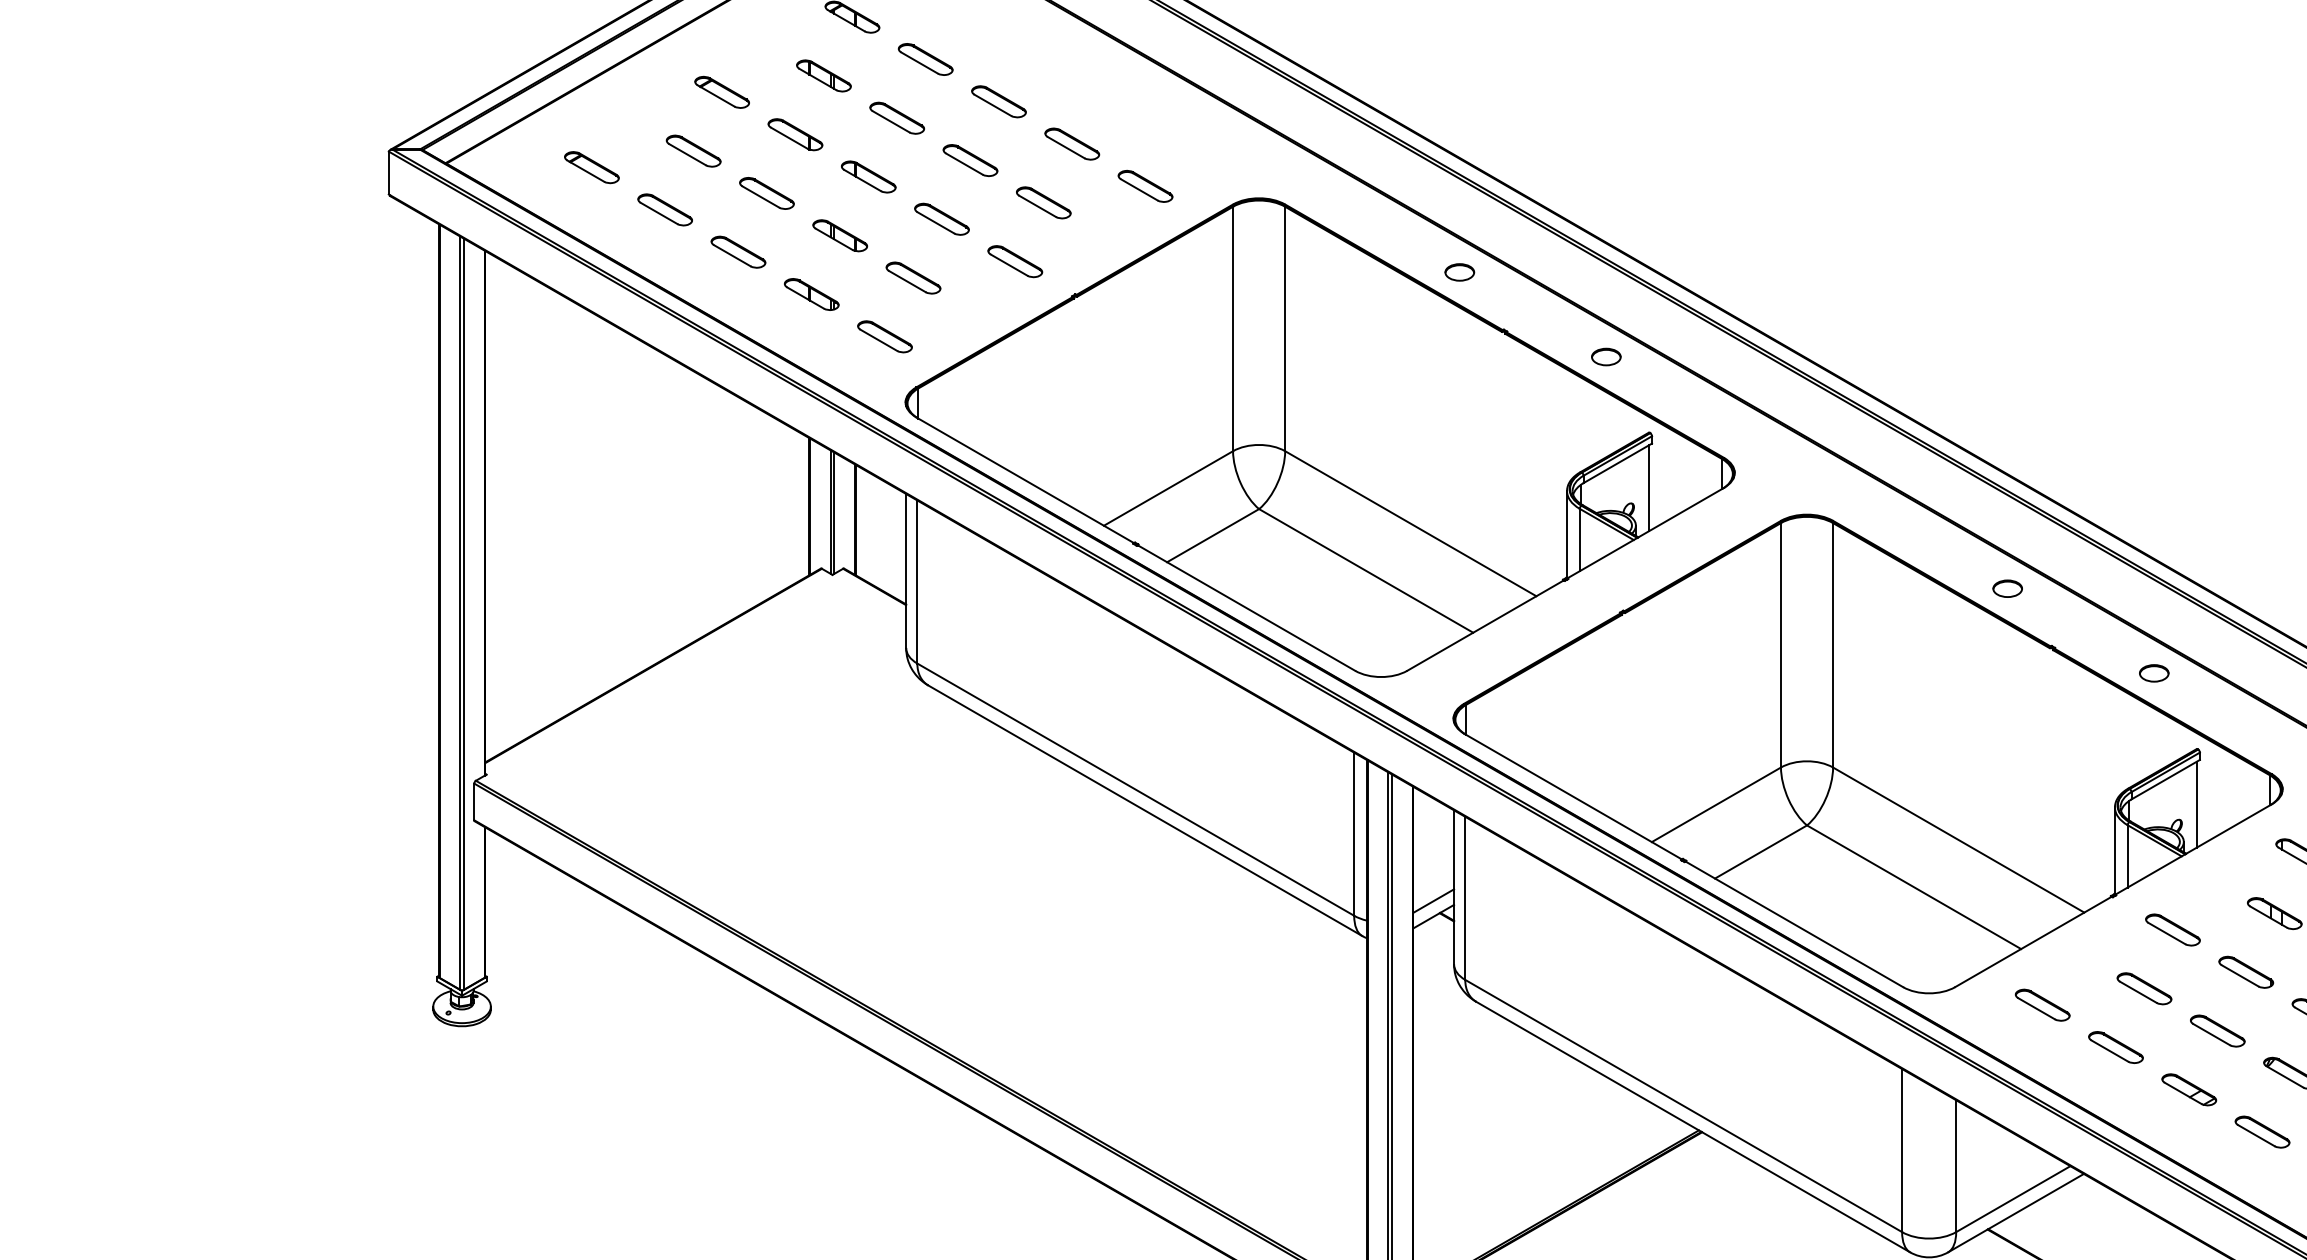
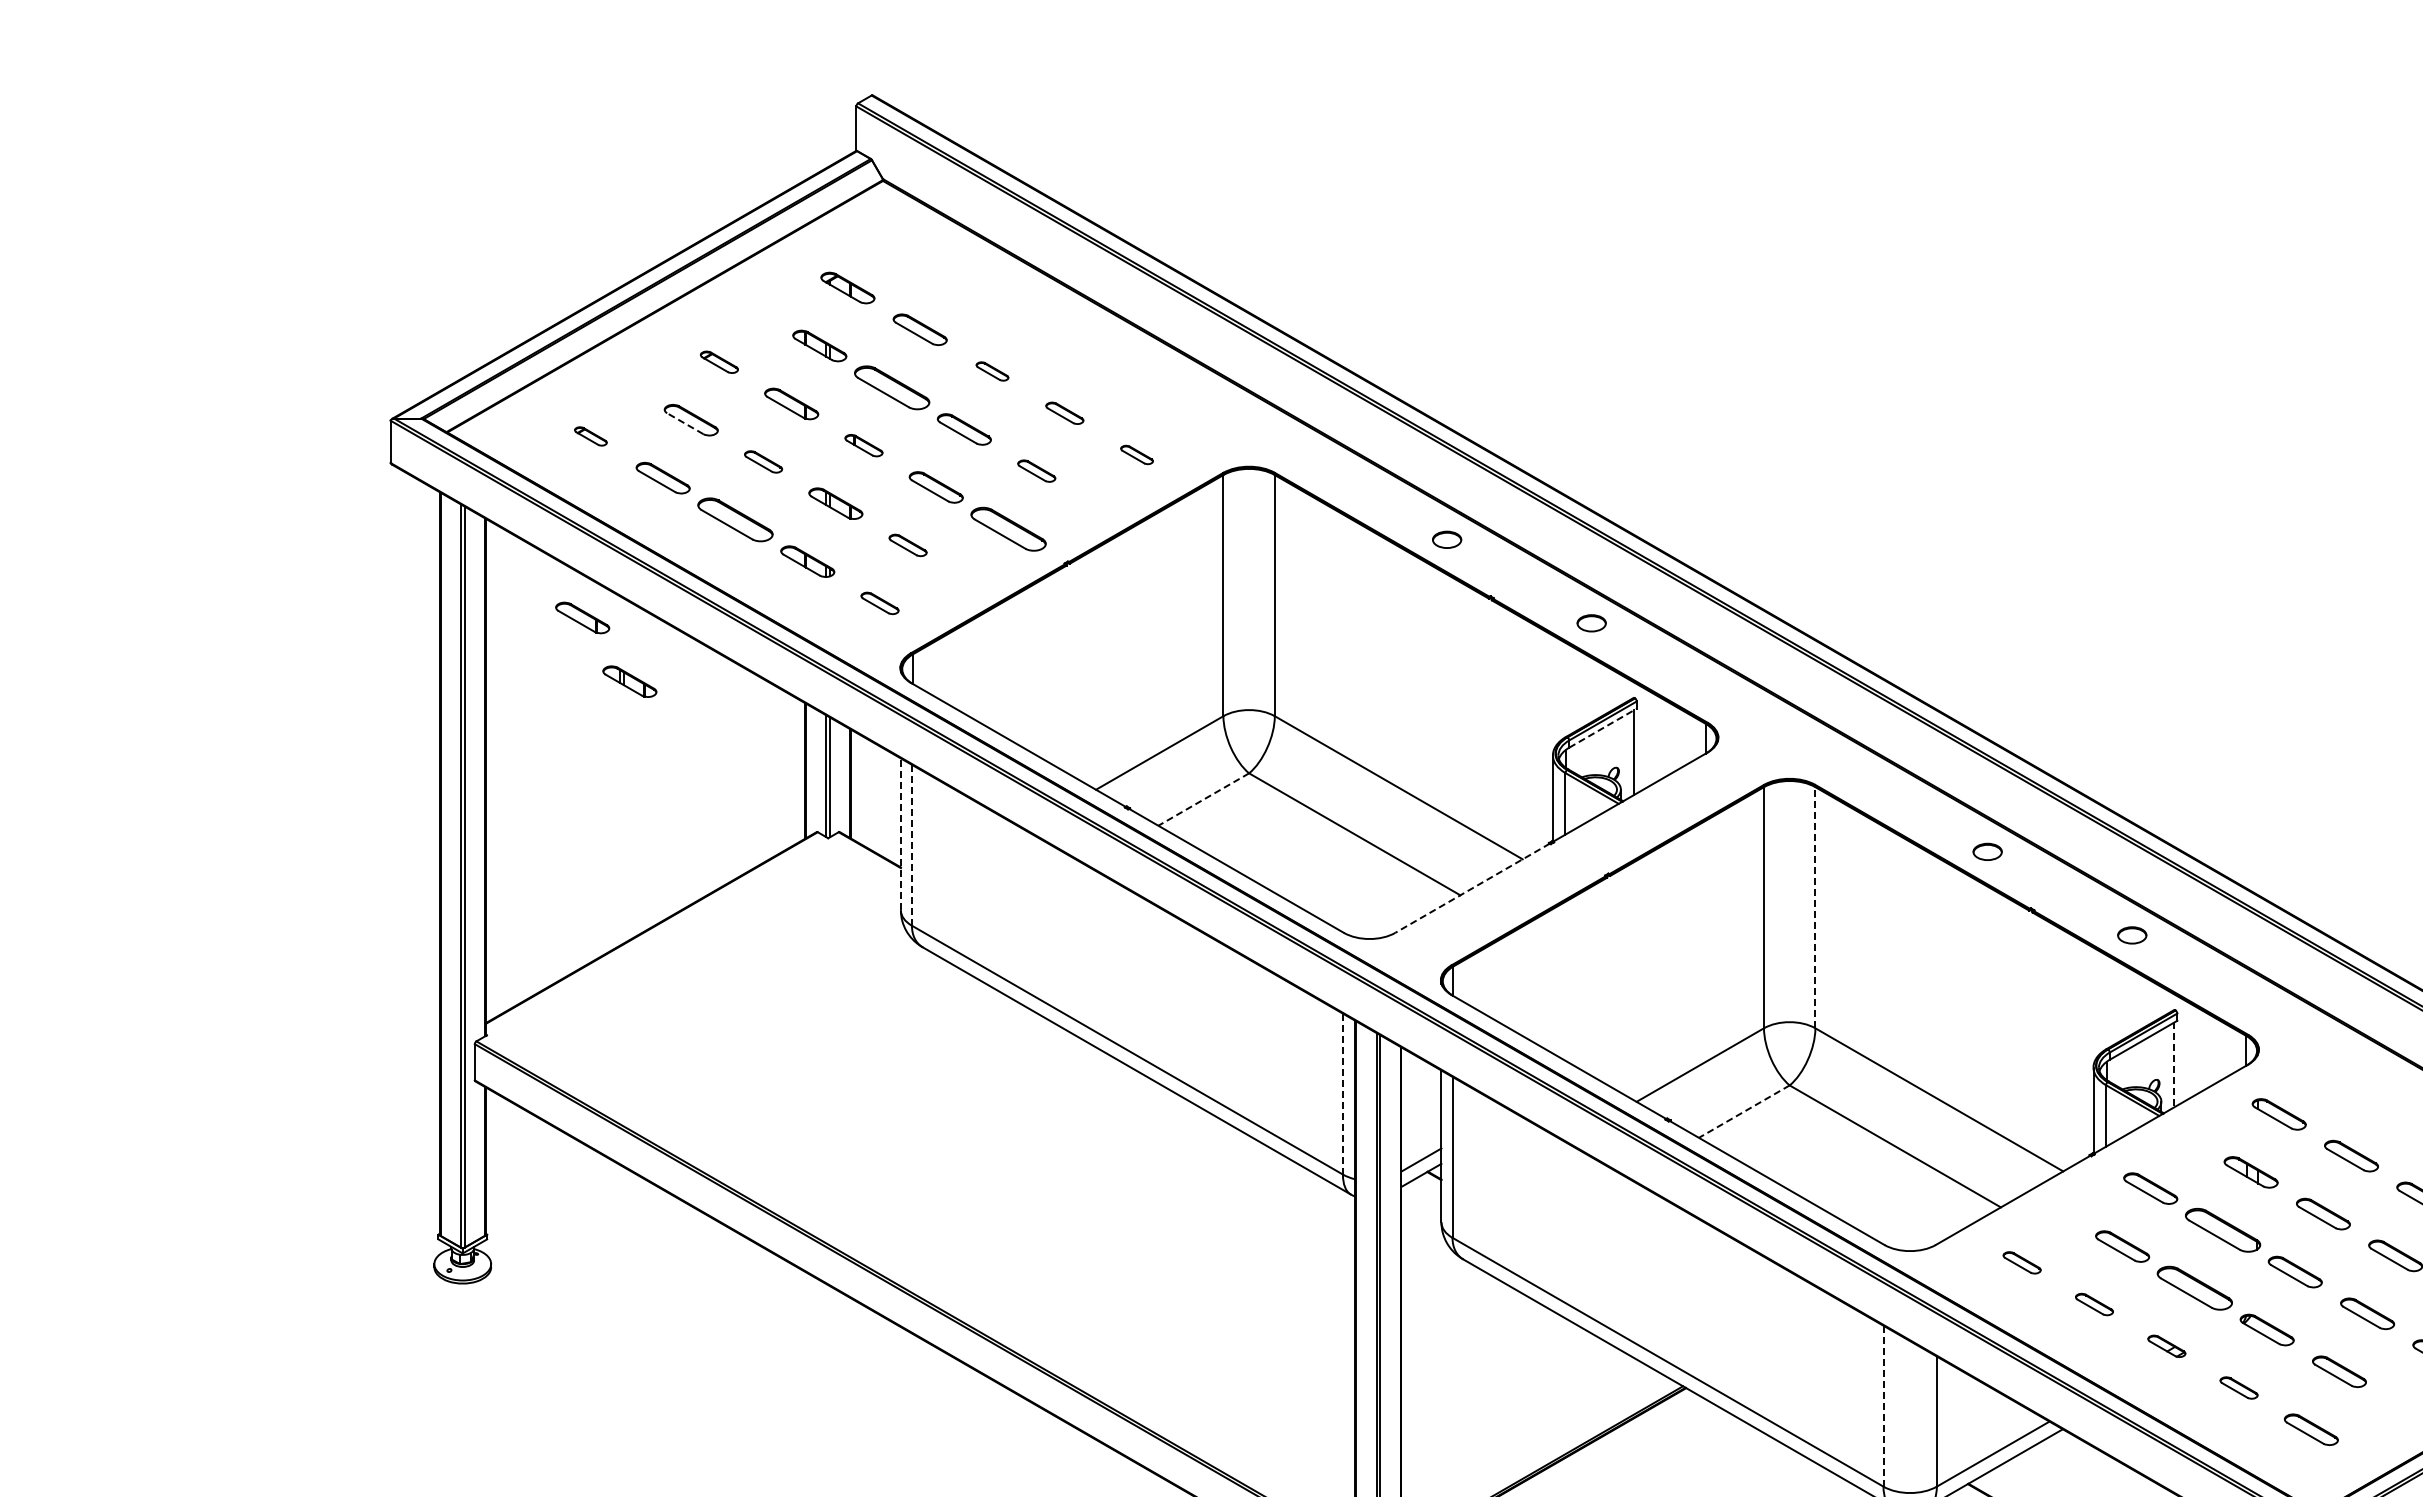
part: (722, 92) -> (719, 362), size x0.7
part: (998, 101) -> (992, 371), size x0.6
part: (896, 118) -> (891, 387), size x1.4
part: (1071, 144) -> (1064, 413), size x0.7
line: (687, 154) -> (685, 423), solid -> dashed
part: (591, 167) -> (590, 436), size x0.6
part: (868, 176) -> (863, 445), size x0.7
part: (1144, 185) -> (1136, 454), size x0.6
part: (766, 193) -> (763, 461), size x0.7
part: (1043, 202) -> (1036, 470), size x0.7
part: (738, 251) -> (735, 519), size x1.4
part: (1015, 260) -> (1008, 528), size x1.4
part: (912, 278) -> (907, 545), size x0.7
part: (884, 336) -> (879, 603), size x0.7
part: (583, 351) -> (582, 617), added
part: (631, 416) -> (629, 681), added
line: (1618, 463) -> (1603, 728), solid -> dashed
line: (1212, 535) -> (1203, 799), solid -> dashed
line: (905, 571) -> (900, 834), solid -> dashed
line: (916, 581) -> (911, 844), solid -> dashed
line: (1485, 625) -> (1472, 888), solid -> dashed
line: (1833, 645) -> (1815, 907), solid -> dashed
line: (2197, 805) -> (2174, 1065), solid -> dashed
line: (1353, 833) -> (1342, 1093), solid -> dashed
line: (1760, 851) -> (1743, 1111), solid -> dashed
part: (2245, 972) -> (2222, 1230), size x1.4
part: (2041, 1004) -> (2021, 1262), size x0.7
part: (2217, 1031) -> (2194, 1288), size x1.4
part: (2115, 1047) -> (2094, 1304), size x0.7
part: (2188, 1090) -> (2166, 1346), size x0.7
part: (2261, 1131) -> (2238, 1387), size x0.7
line: (1902, 1149) -> (1883, 1405), solid -> dashed

